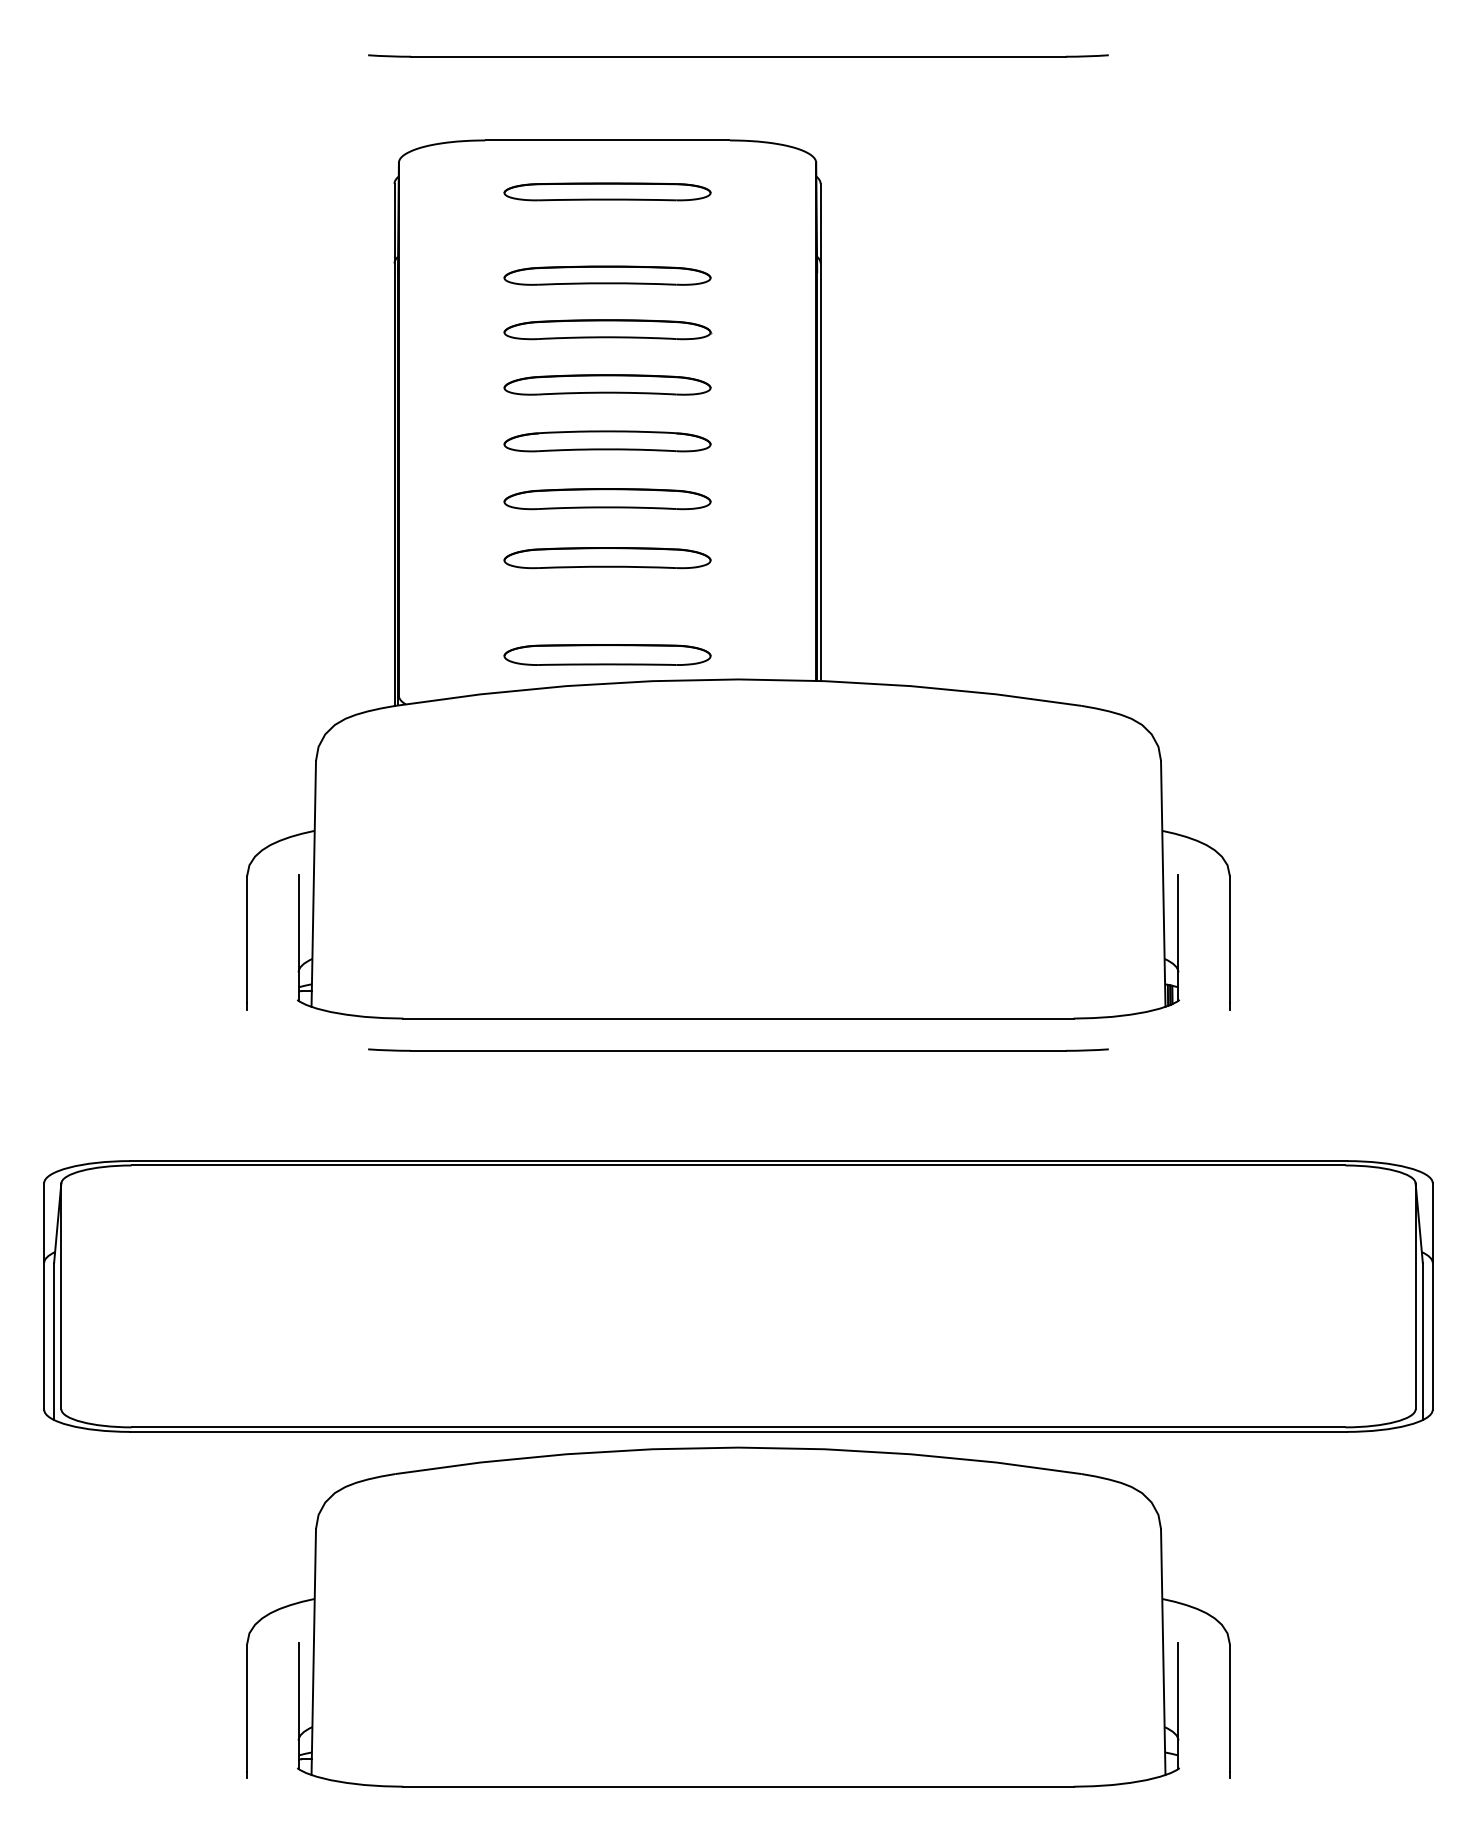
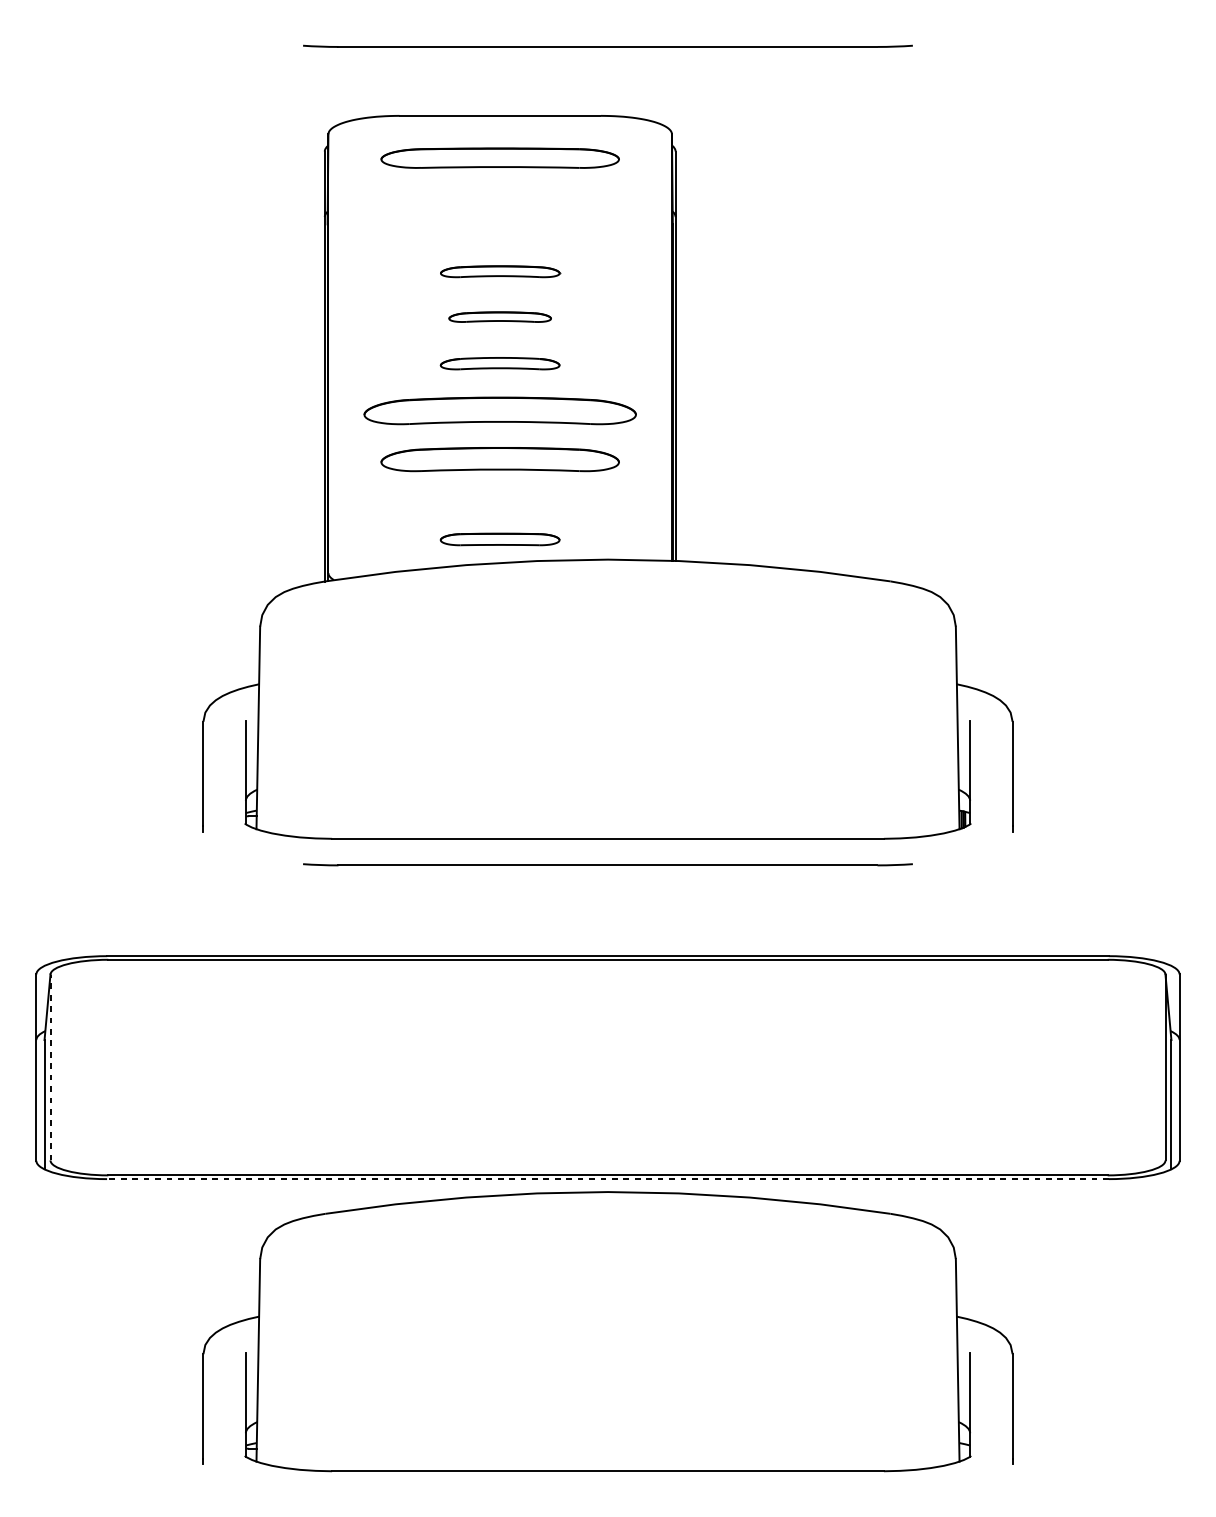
part: (607, 191) -> (500, 157), size x1.4
part: (607, 275) -> (500, 227), removed
part: (607, 329) -> (500, 271), size x0.7
part: (607, 384) -> (500, 316), size x0.6
part: (607, 441) -> (500, 363), size x0.7
part: (607, 499) -> (500, 411), size x1.6
part: (607, 558) -> (500, 460), size x1.4
part: (607, 654) -> (500, 539), size x0.7
line: (61, 1296) -> (50, 1067), solid -> dashed
line: (737, 1431) -> (607, 1178), solid -> dashed

